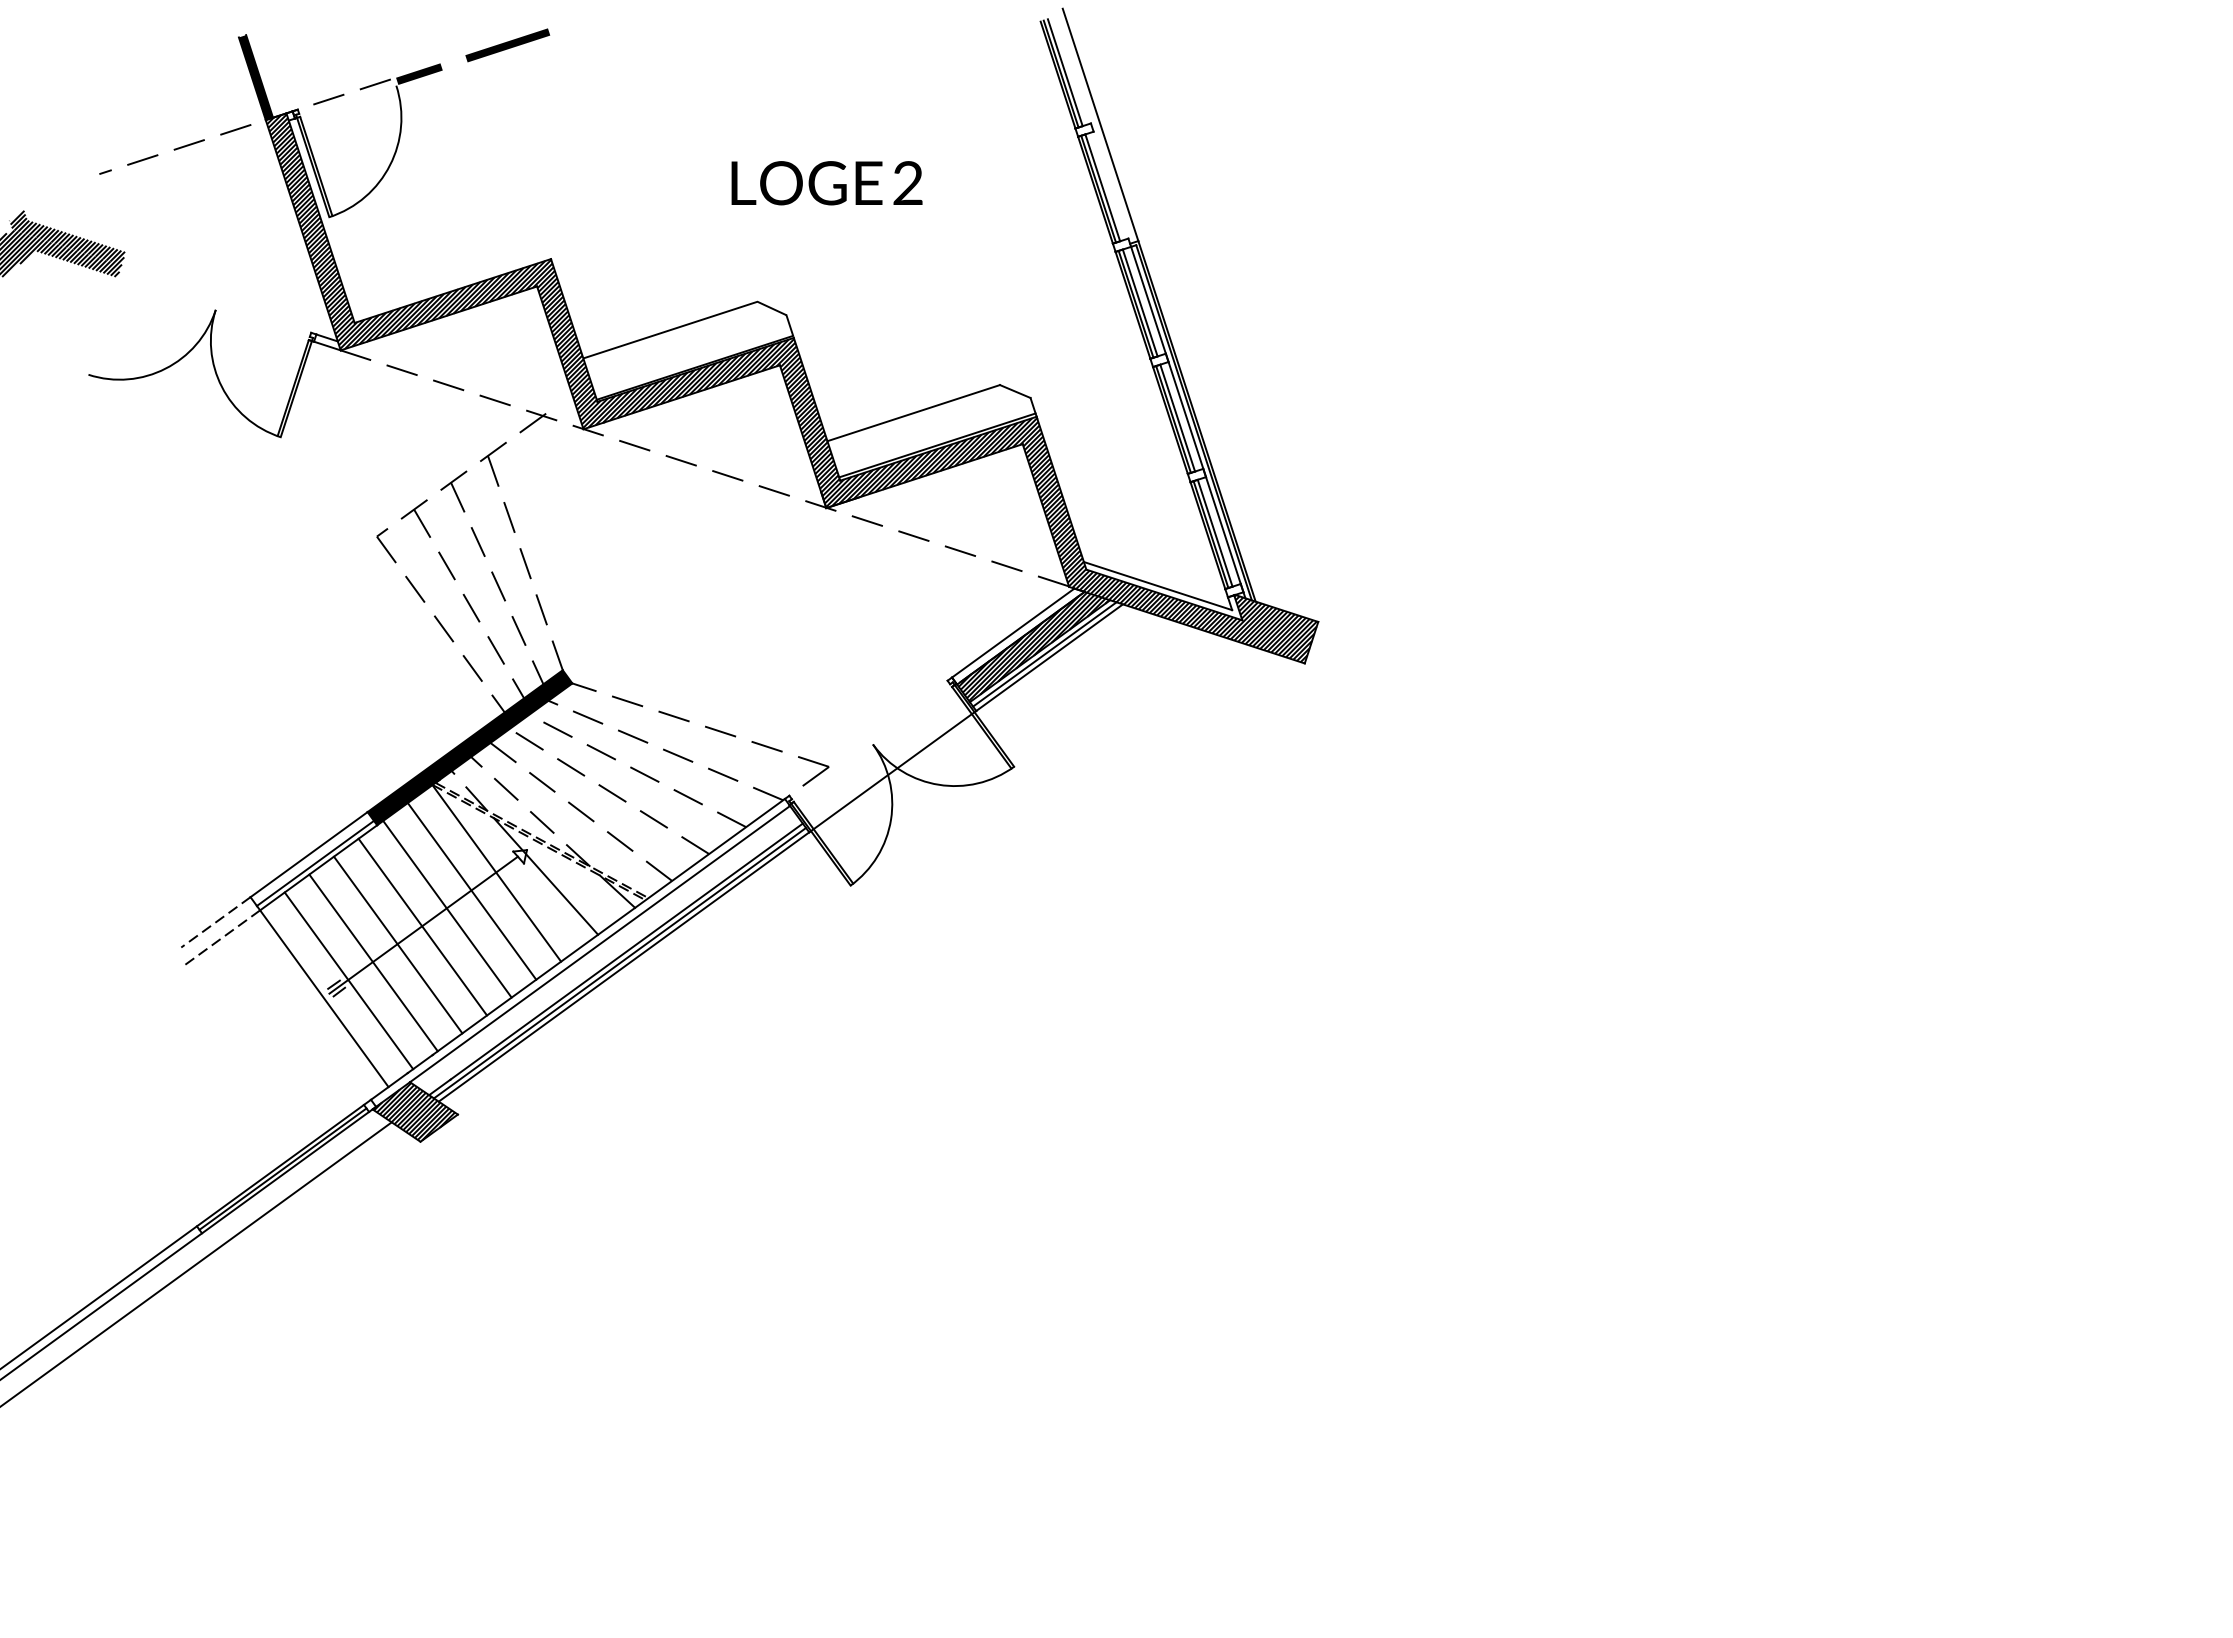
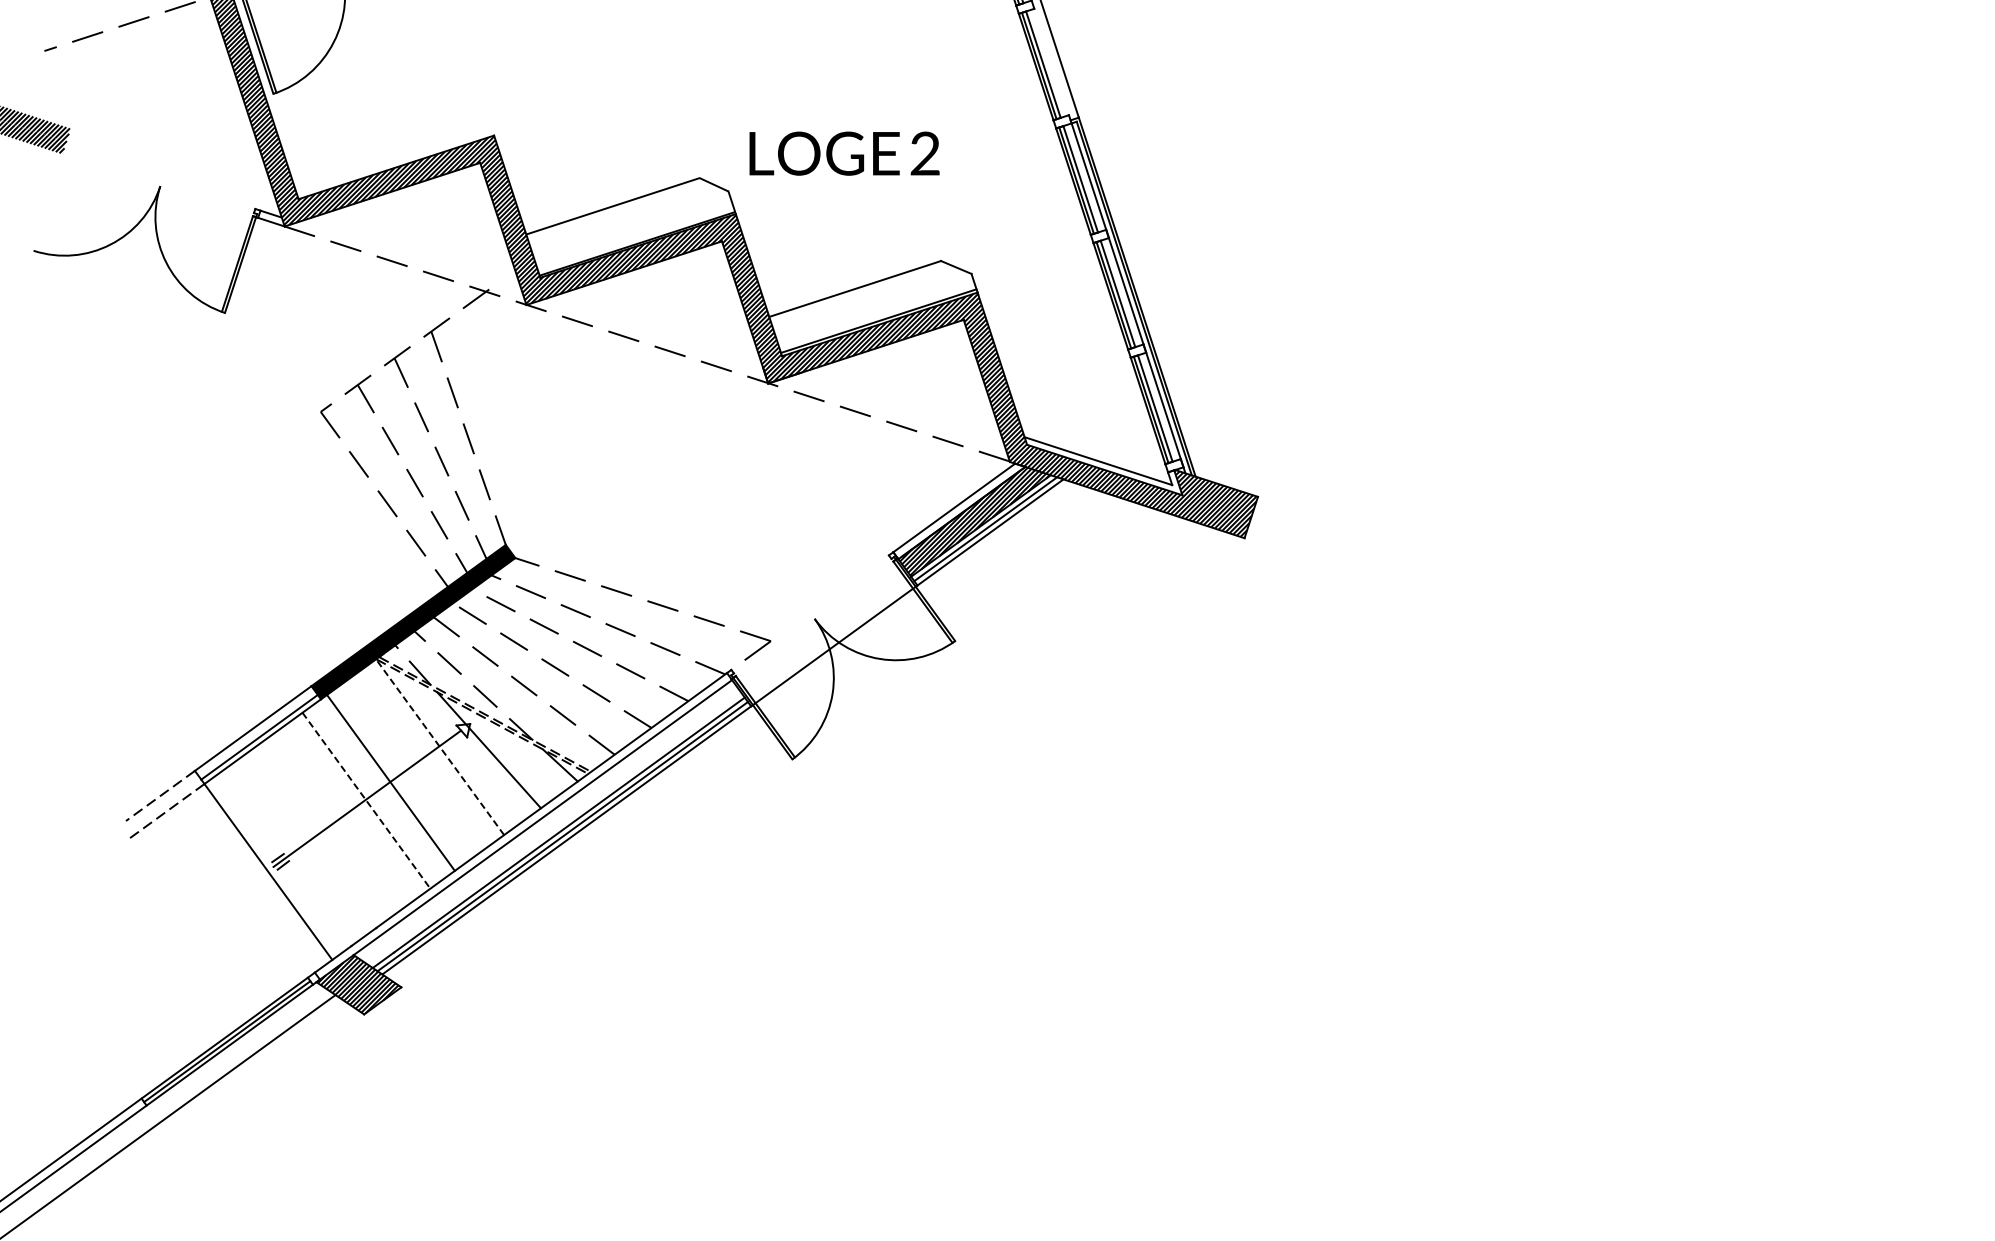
text: (826, 183) -> (844, 153), moved
line: (496, 872) -> (439, 746), solid -> dashed
line: (471, 891) -> (414, 765), removed
line: (423, 927) -> (367, 801), solid -> dashed
line: (398, 944) -> (342, 818), removed
line: (373, 962) -> (317, 835), removed
line: (348, 980) -> (292, 853), removed

